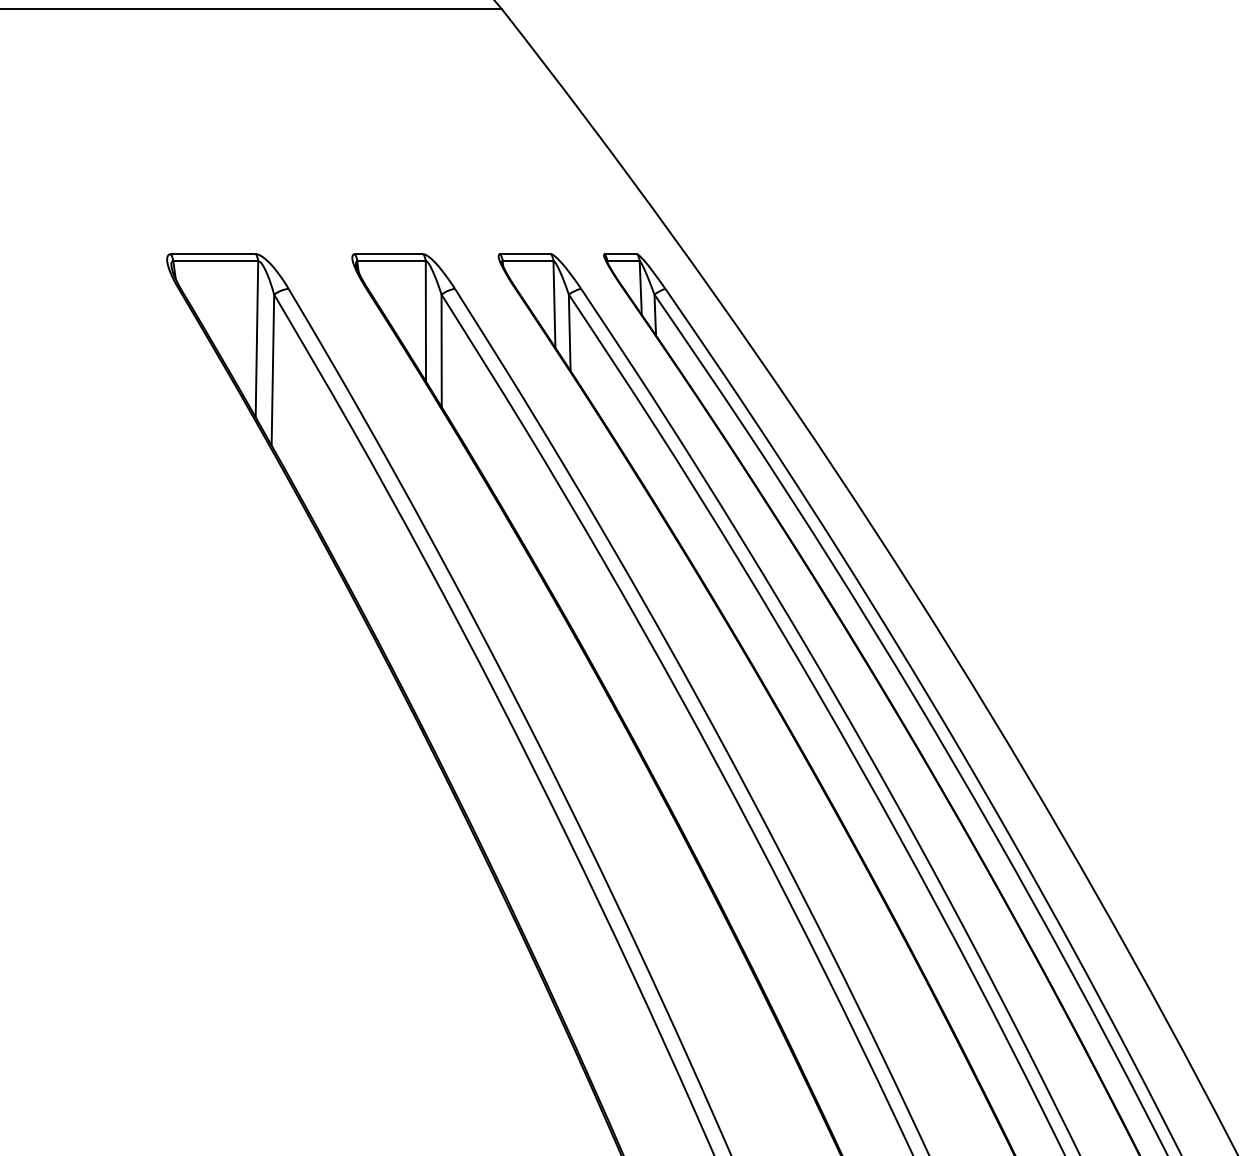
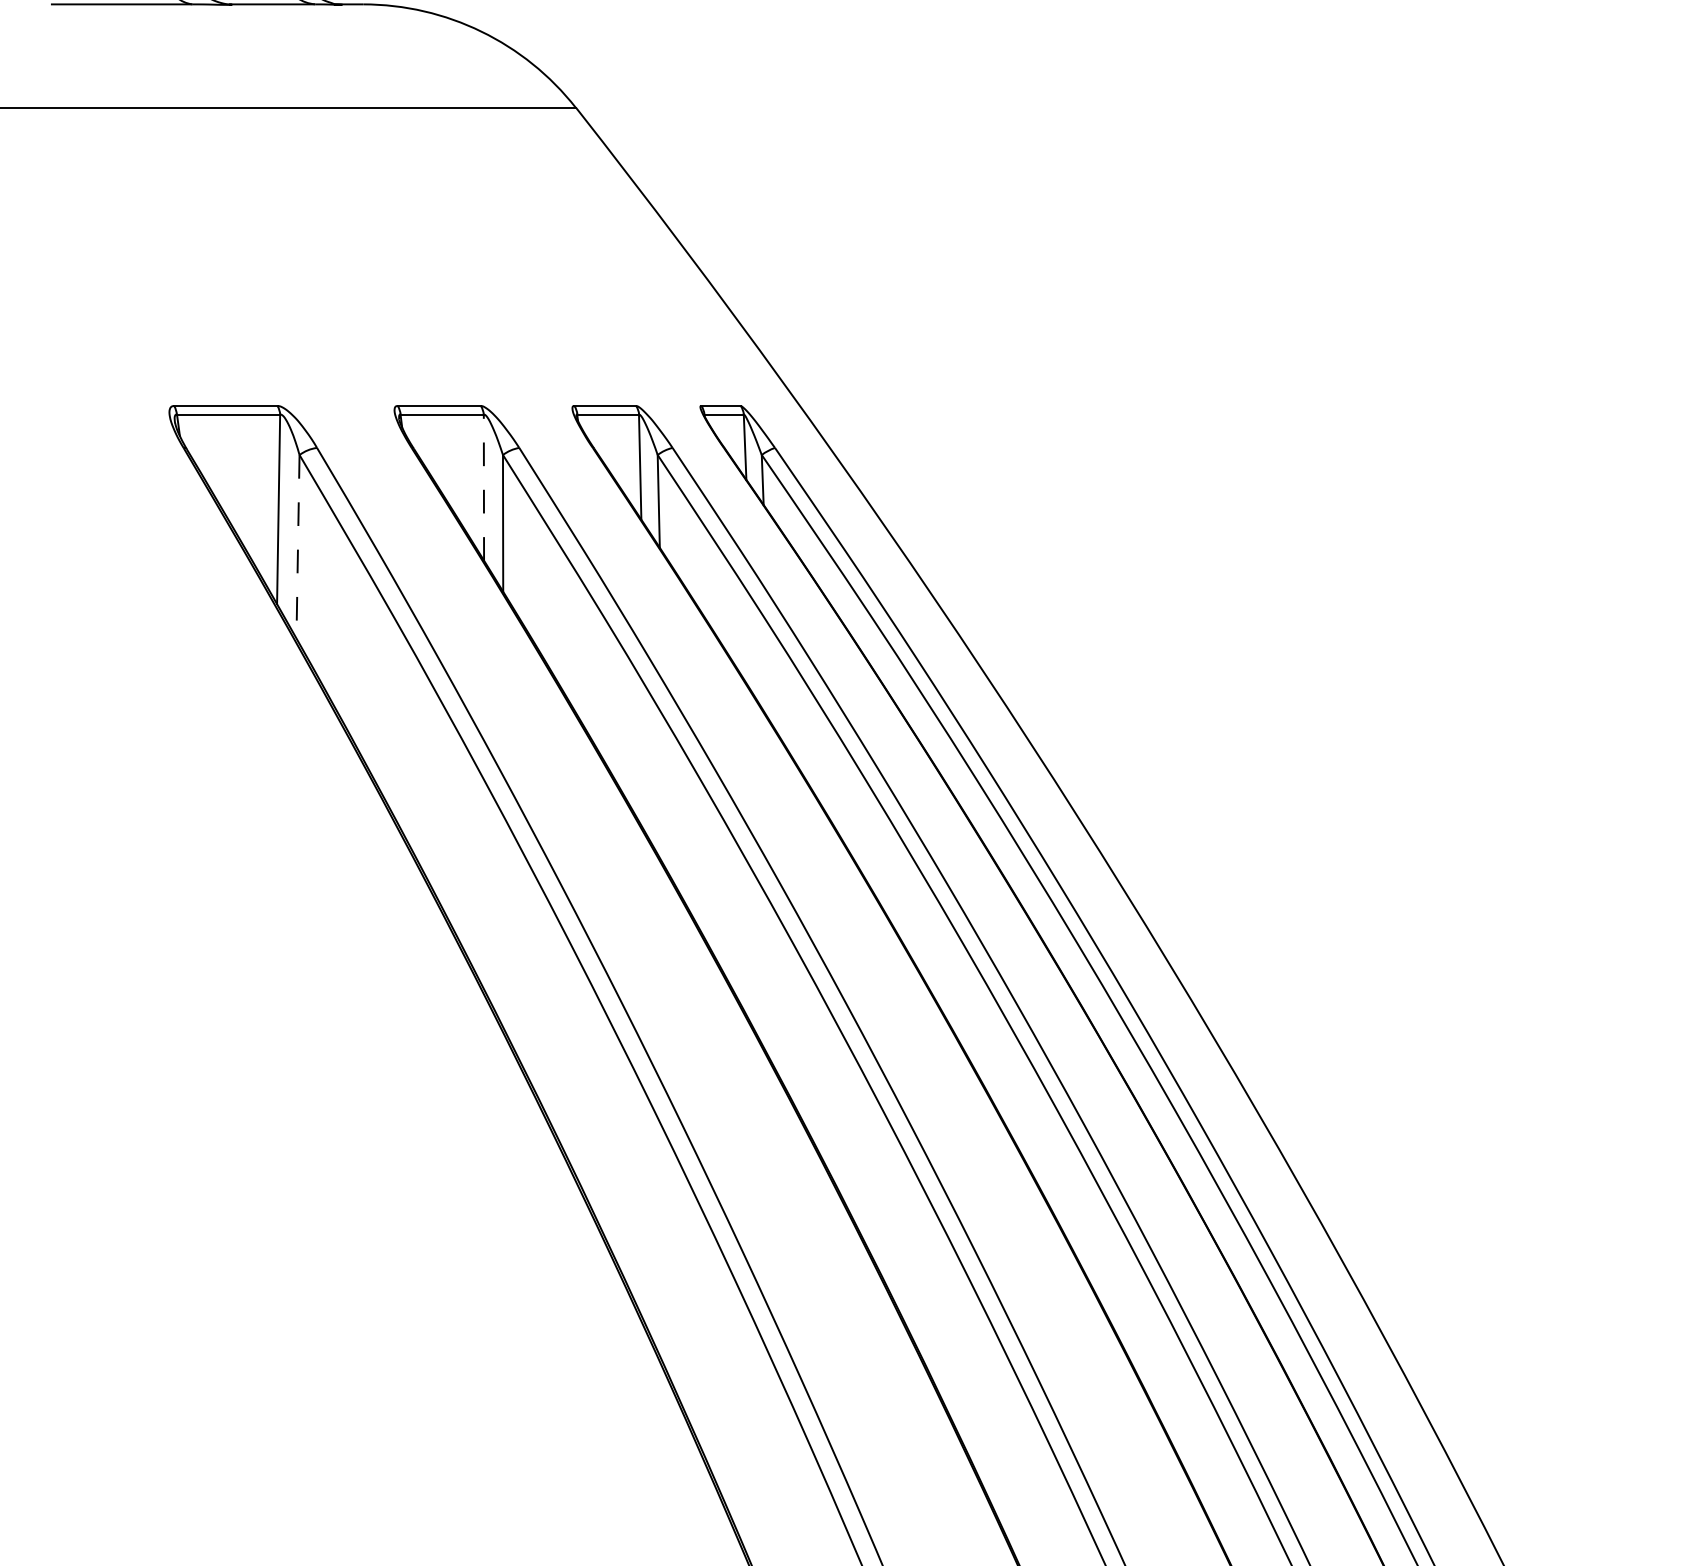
line: (425, 321) -> (483, 487), solid -> dashed
line: (273, 369) -> (298, 546), solid -> dashed

